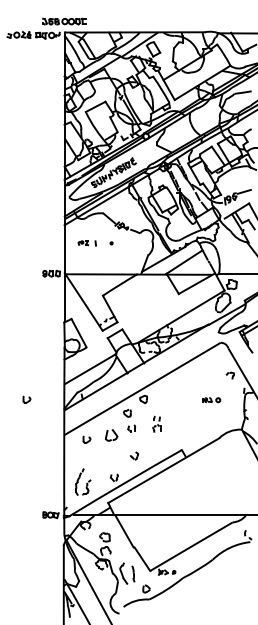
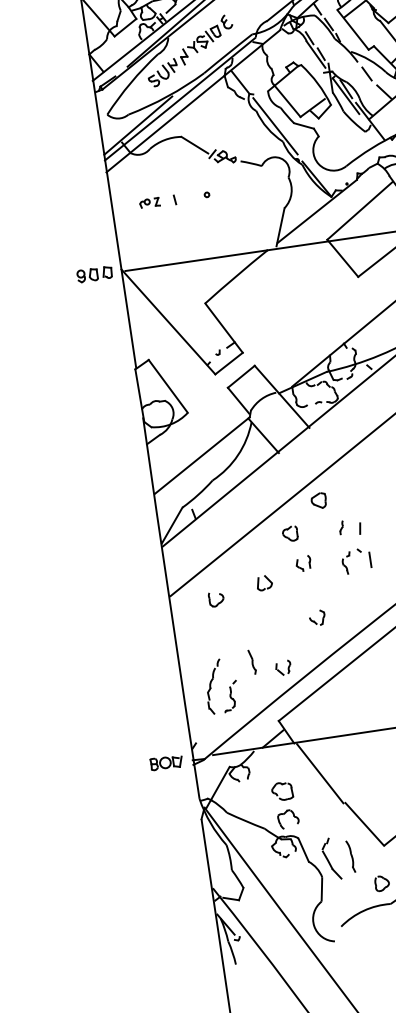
part: (26, 399) -> (82, 536), removed
part: (156, 423) -> (352, 545), size x1.67
part: (110, 434) -> (262, 581), size x0.62
part: (99, 472) -> (251, 661), added

